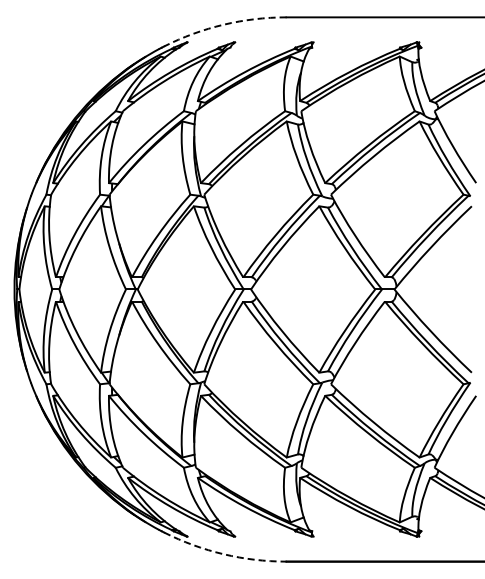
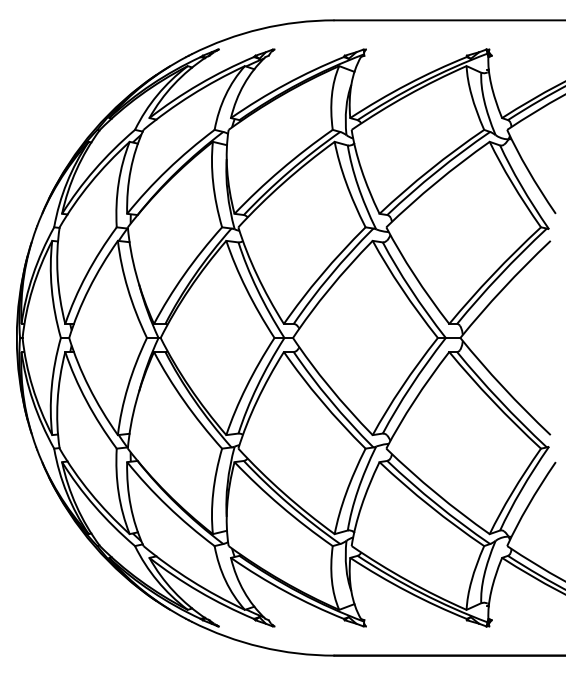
arc: (223, 24) -> (260, 28), dashed -> solid
arc: (223, 554) -> (260, 647), dashed -> solid

